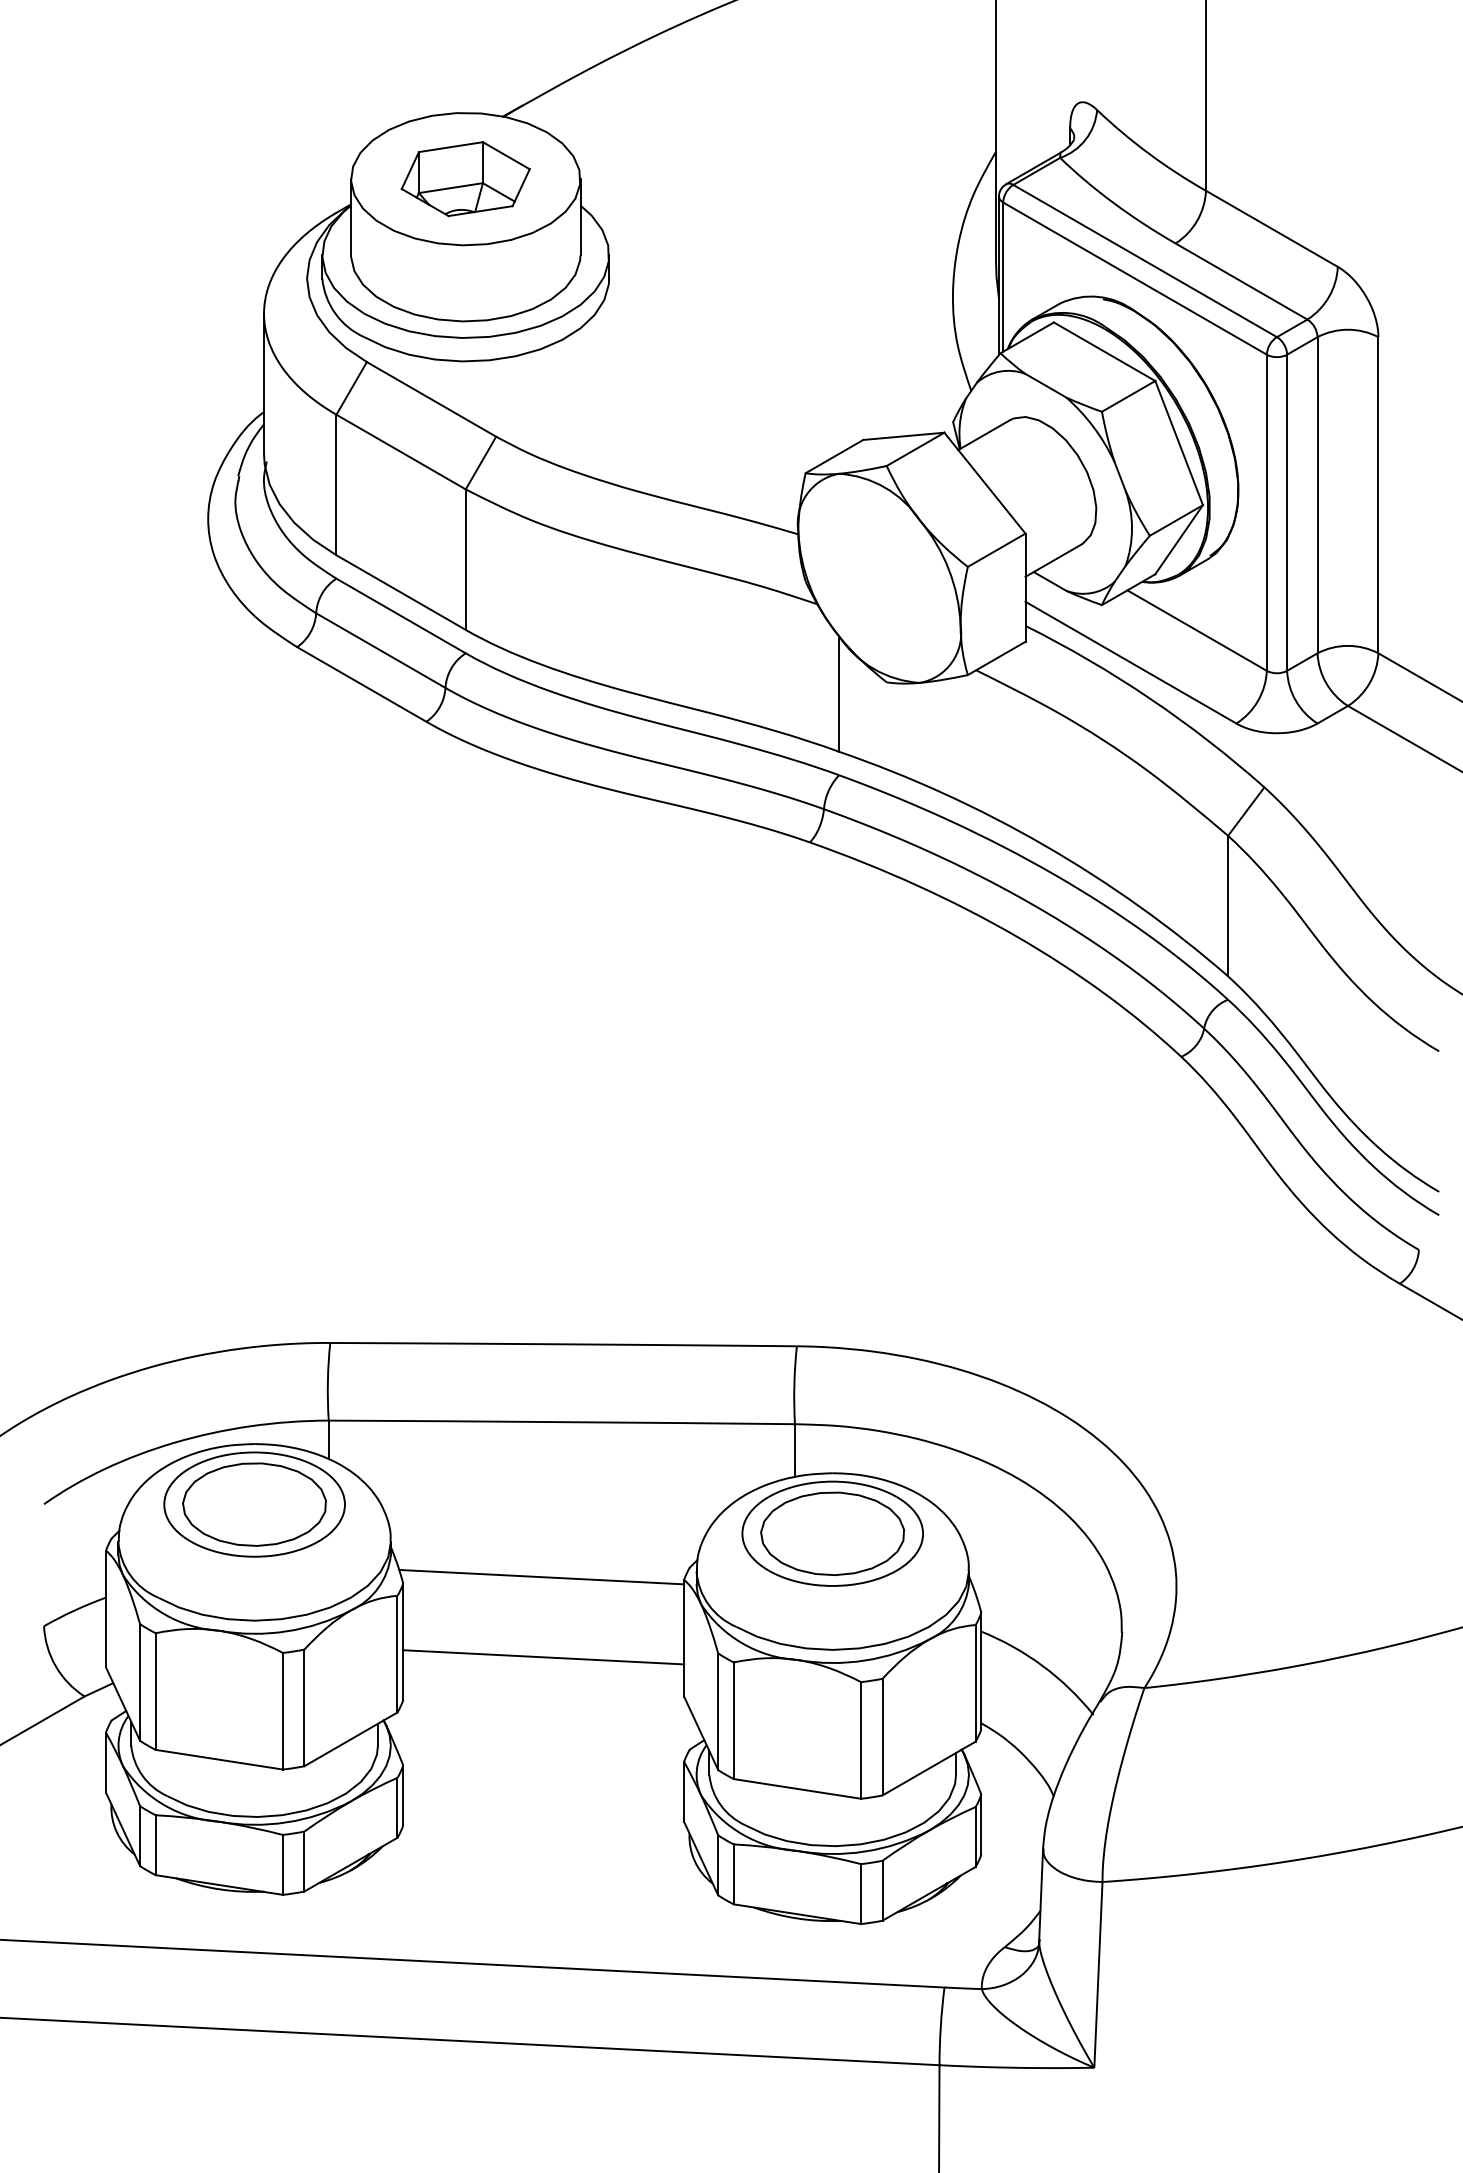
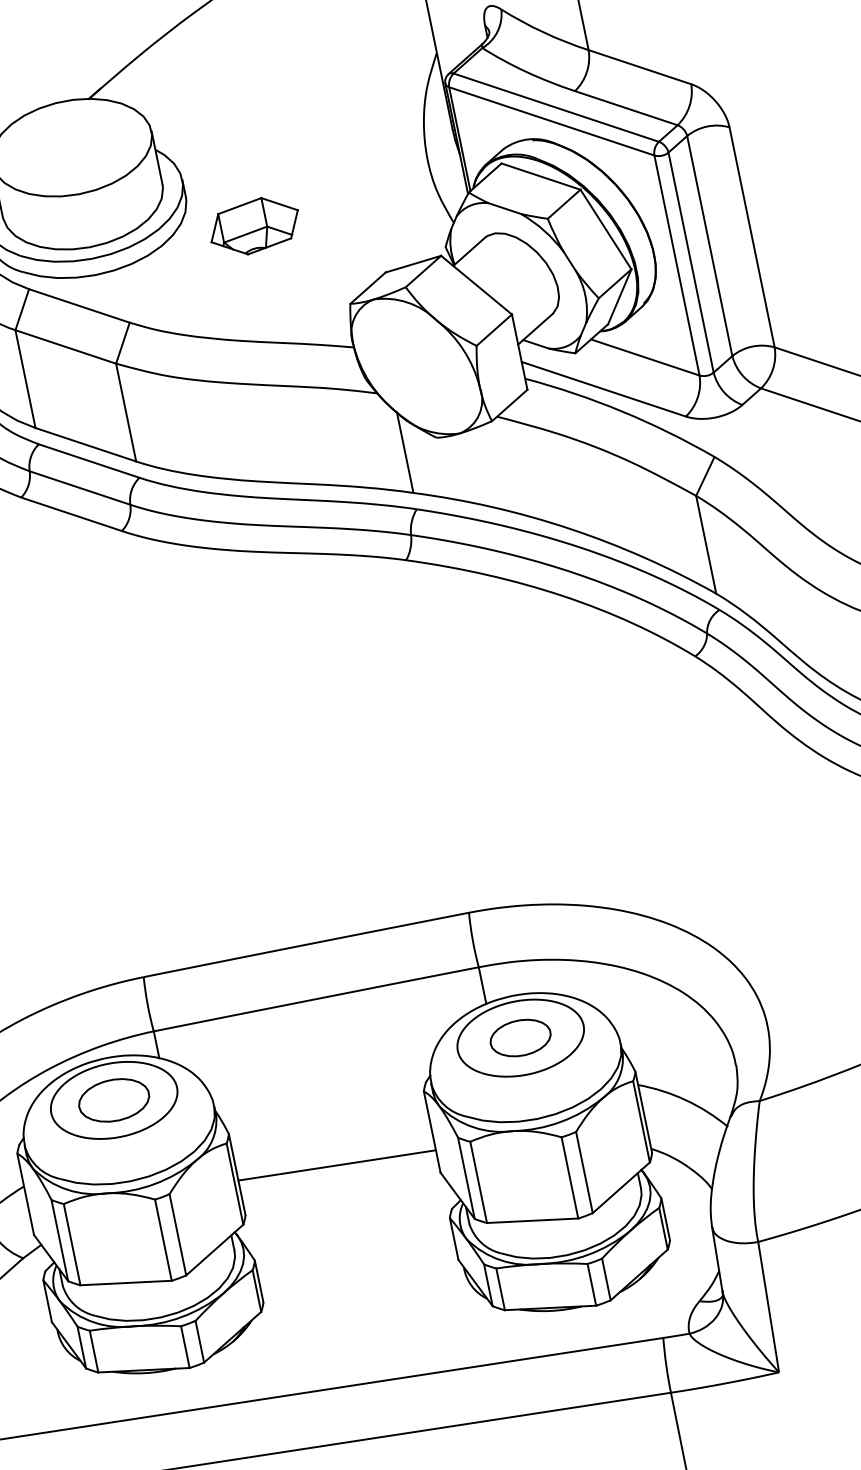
part: (465, 179) -> (254, 226), moved
part: (254, 1504) -> (114, 1100), size x0.7
part: (832, 1533) -> (520, 1037), size x0.6
line: (541, 1576) -> (324, 1109), removed

